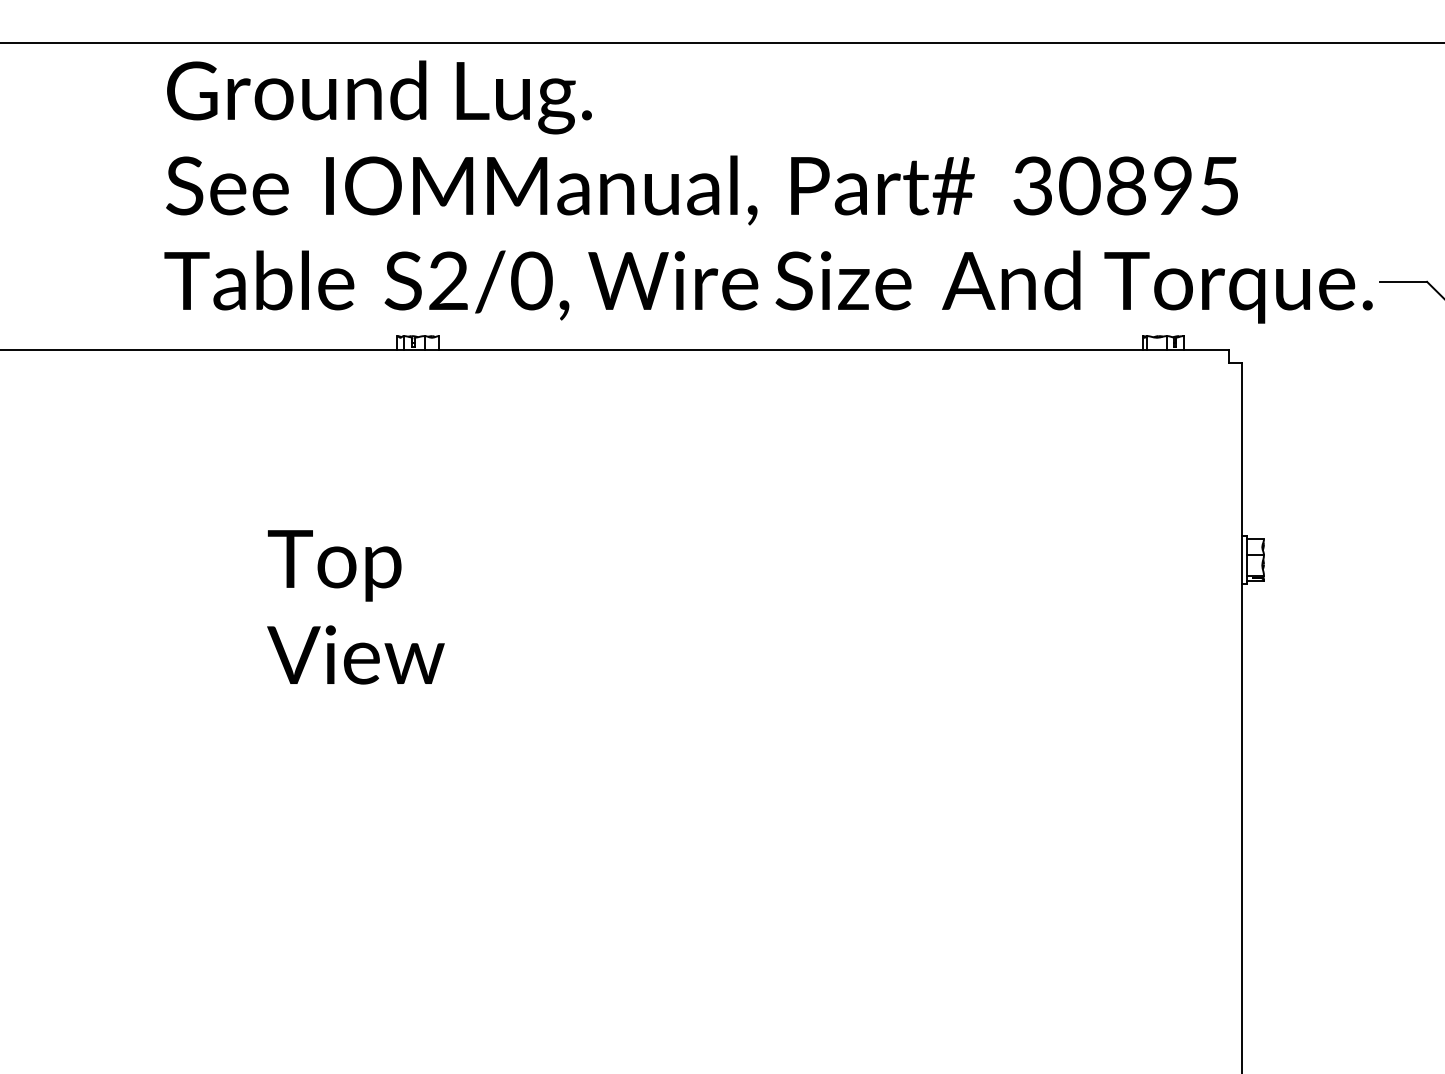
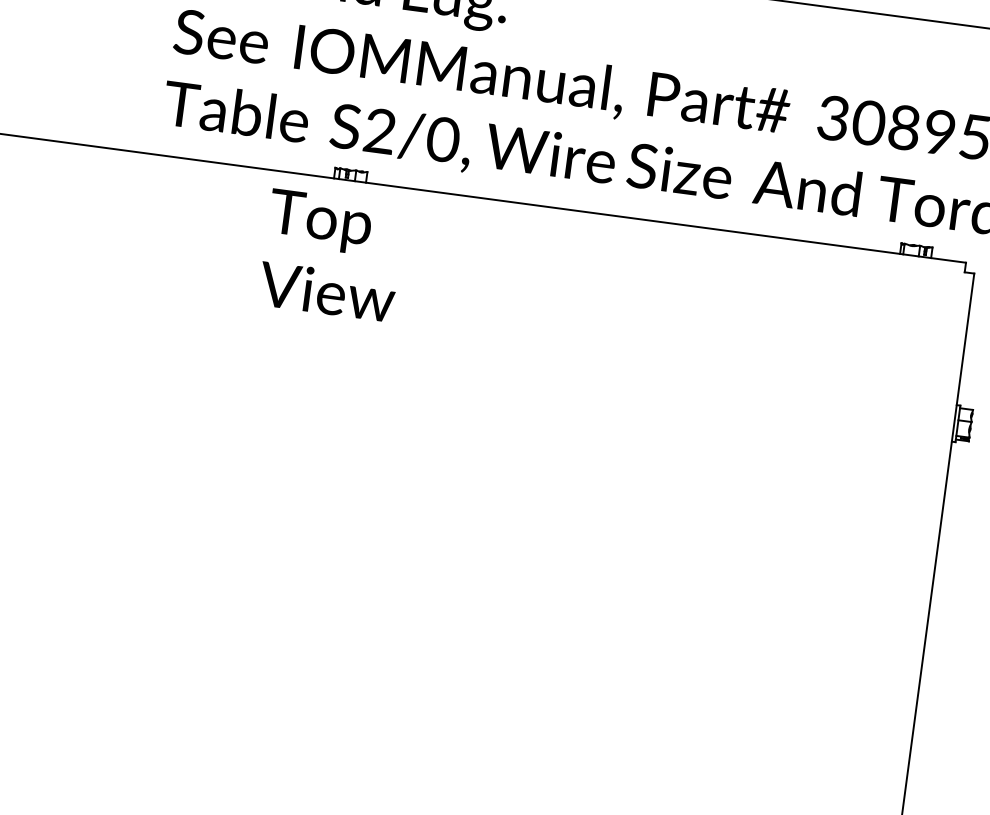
text: (355, 607) -> (331, 255), moved

